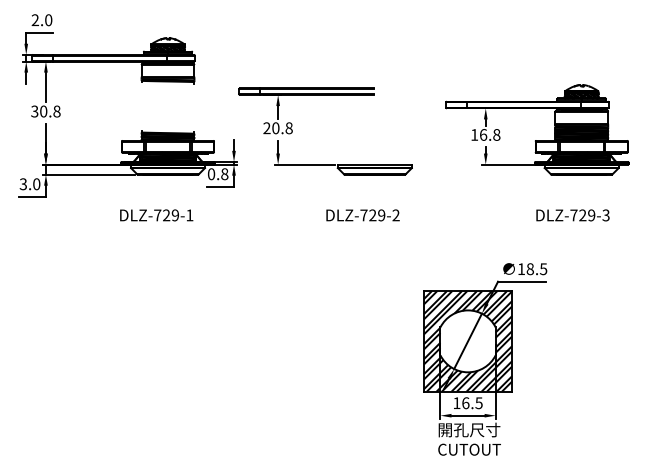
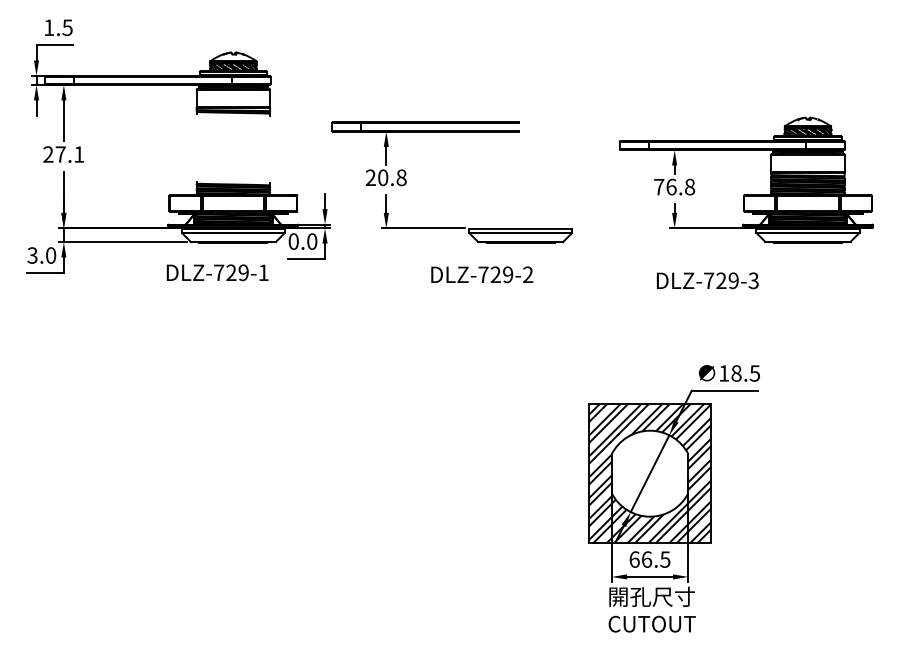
text: (42, 20) -> (58, 27), 2.0 -> 1.5
text: (45, 111) -> (63, 154), 30.8 -> 27.1
text: (474, 135) -> (659, 187), 16.8 -> 76.8
text: (224, 174) -> (312, 241), 0.8 -> 0.0
text: (156, 215) -> (217, 272), moved
text: (363, 215) -> (482, 274), moved
text: (572, 215) -> (707, 280), moved
text: (456, 403) -> (634, 559), 16.5 -> 66.5

